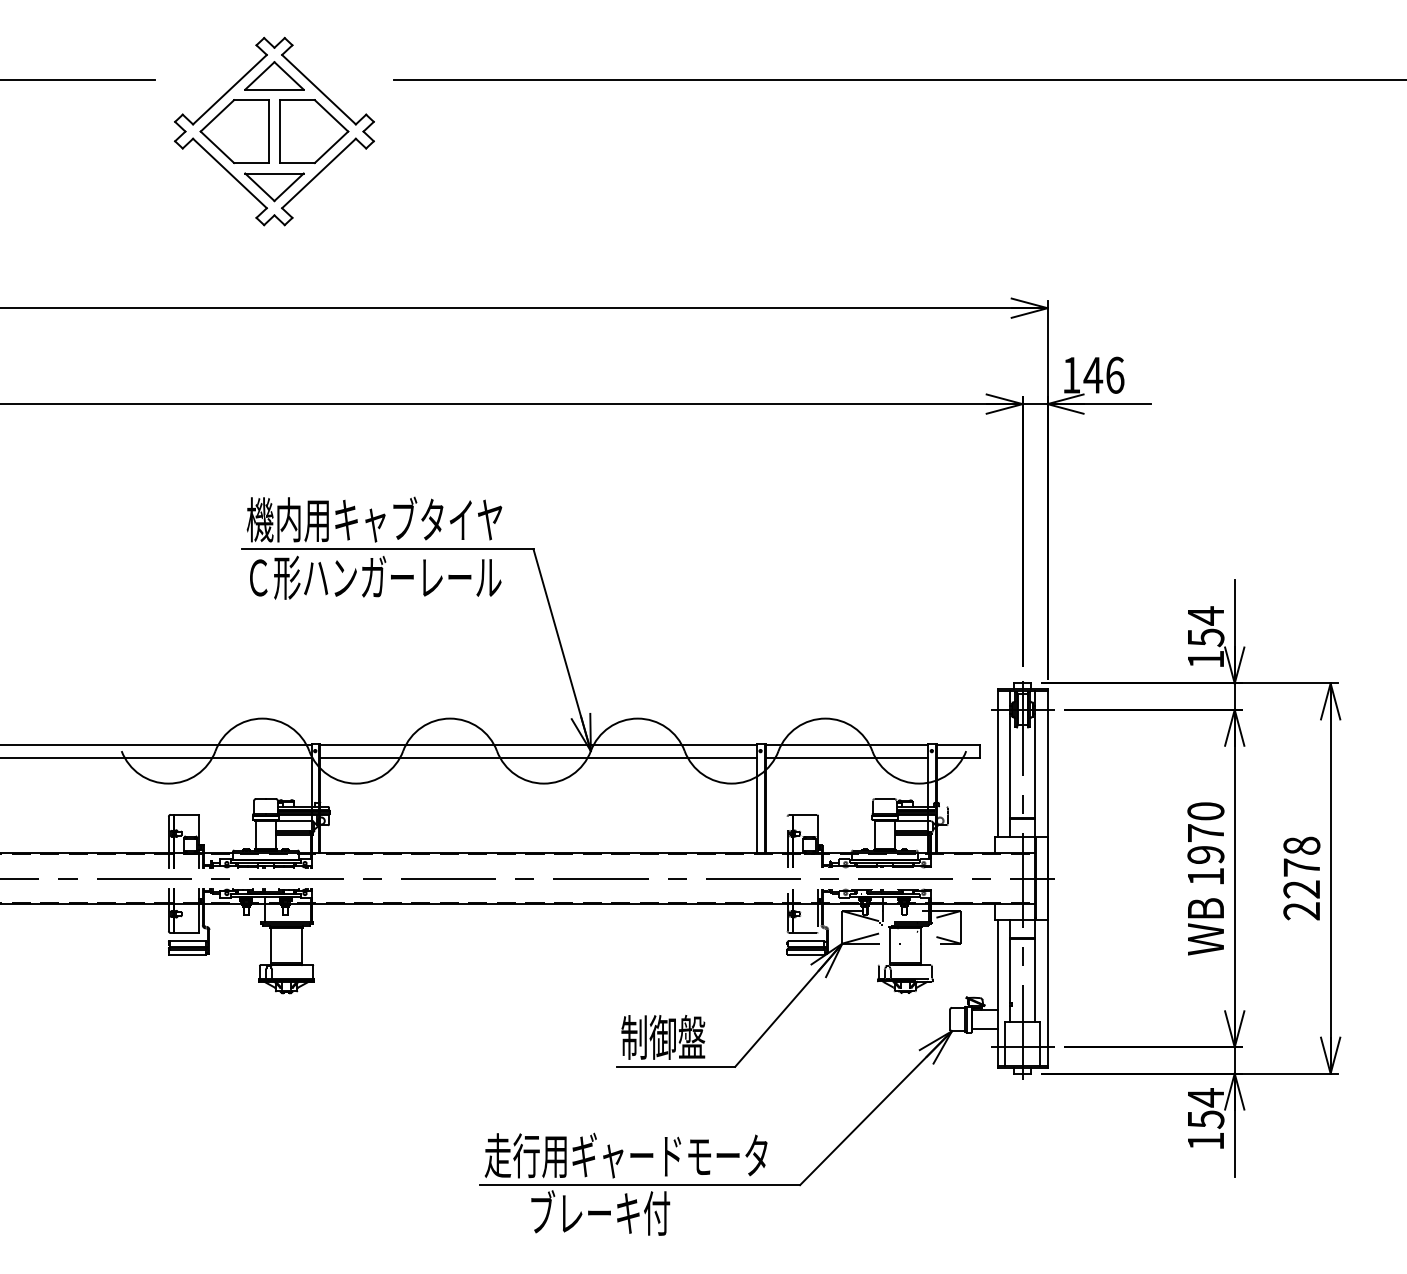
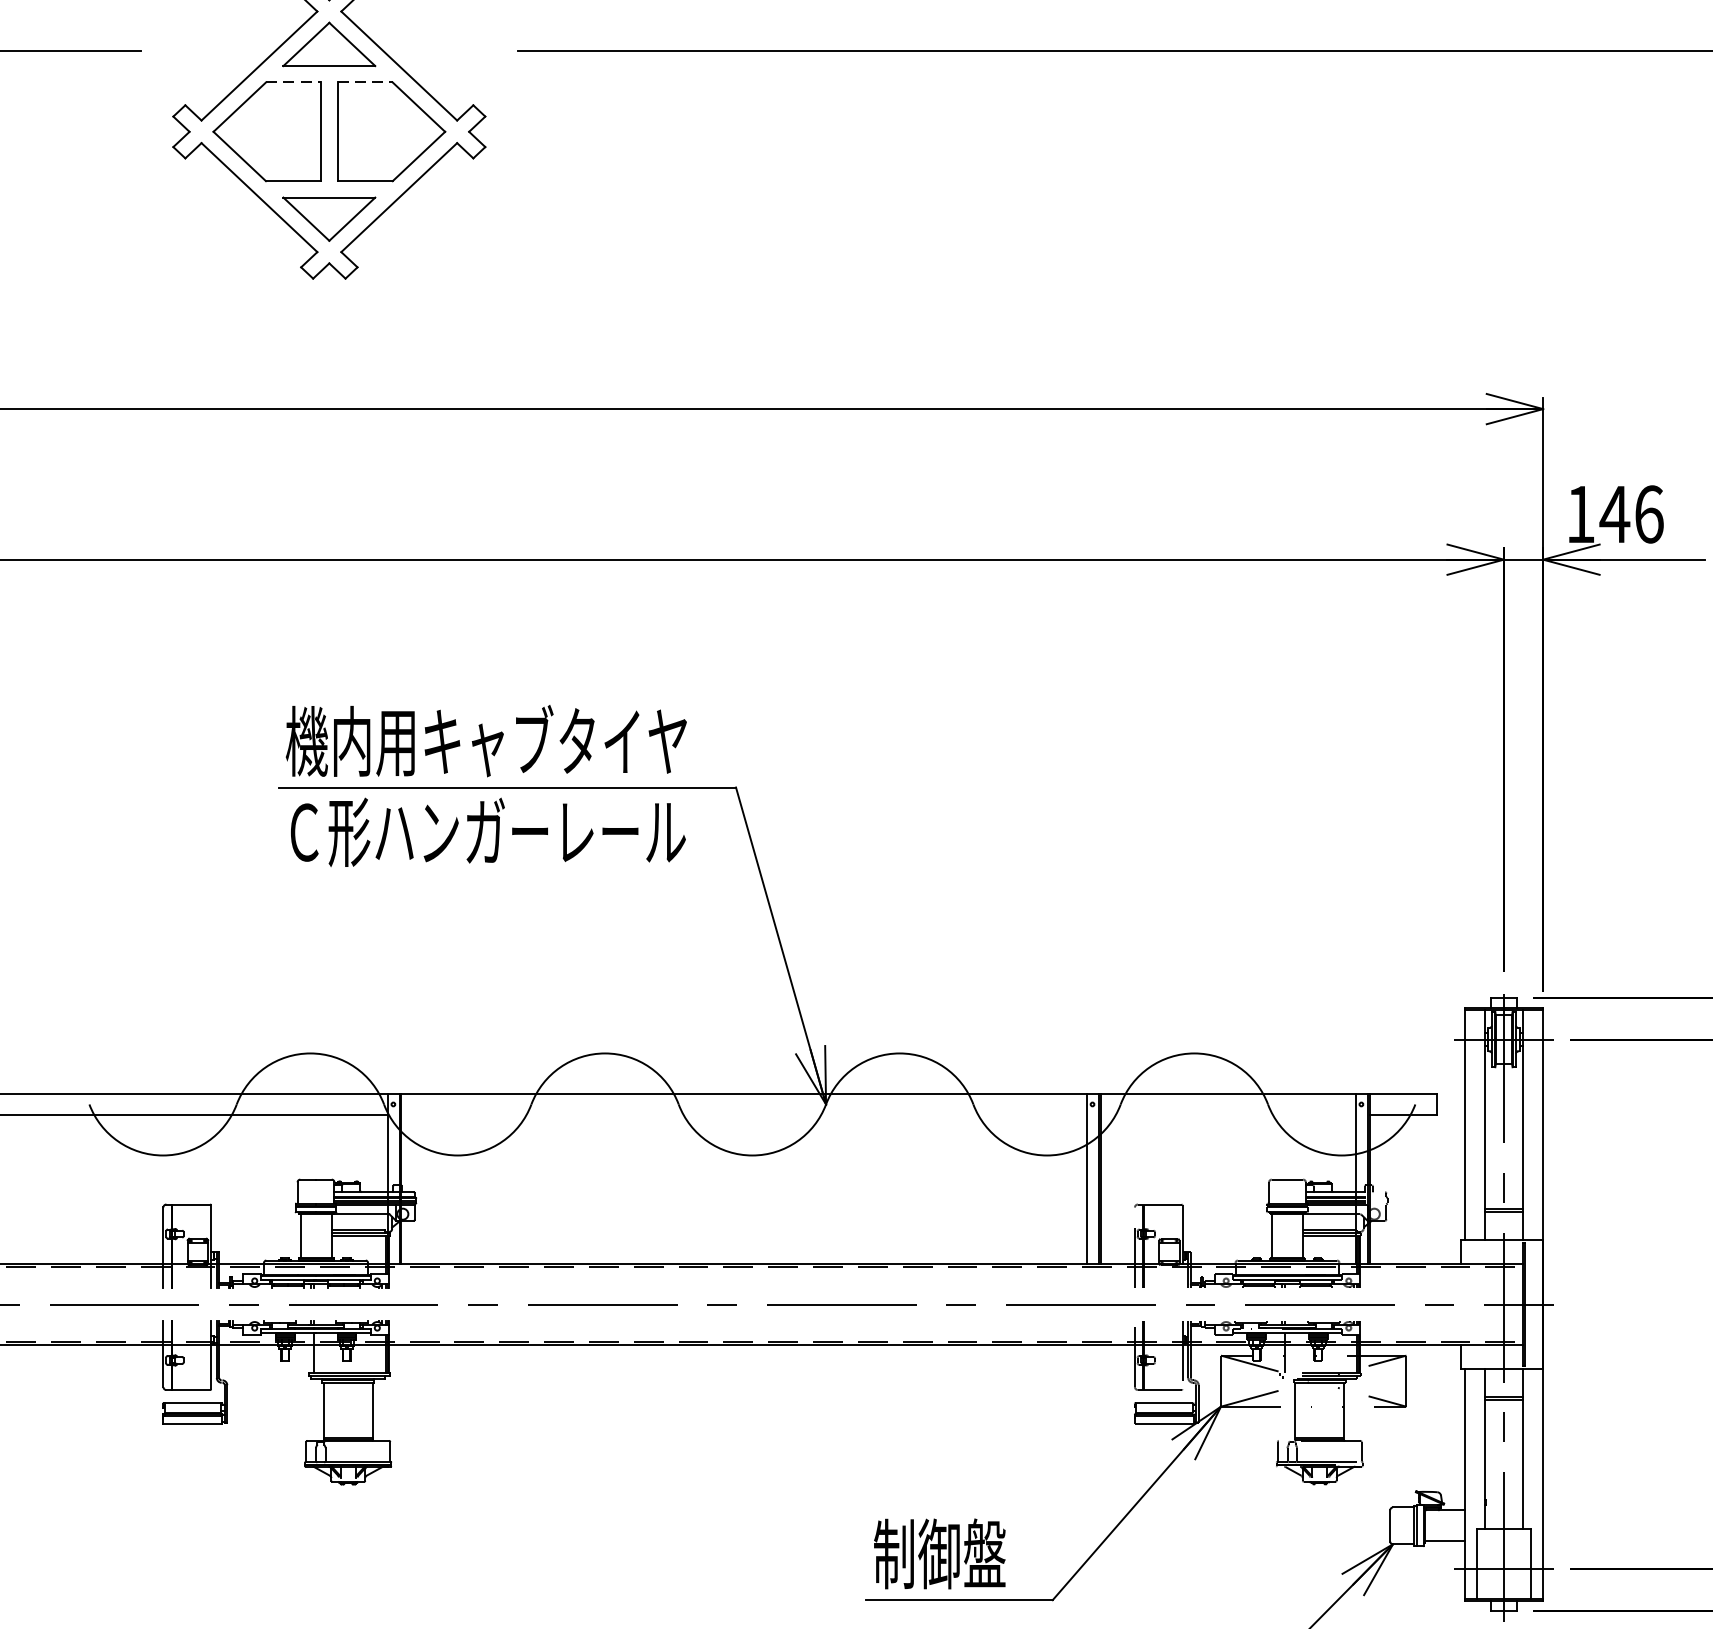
line: (251, 100) -> (293, 83), solid -> dashed
line: (297, 100) -> (365, 83), solid -> dashed
line: (538, 757) -> (743, 1114), removed
line: (846, 757) -> (1227, 1114), removed

